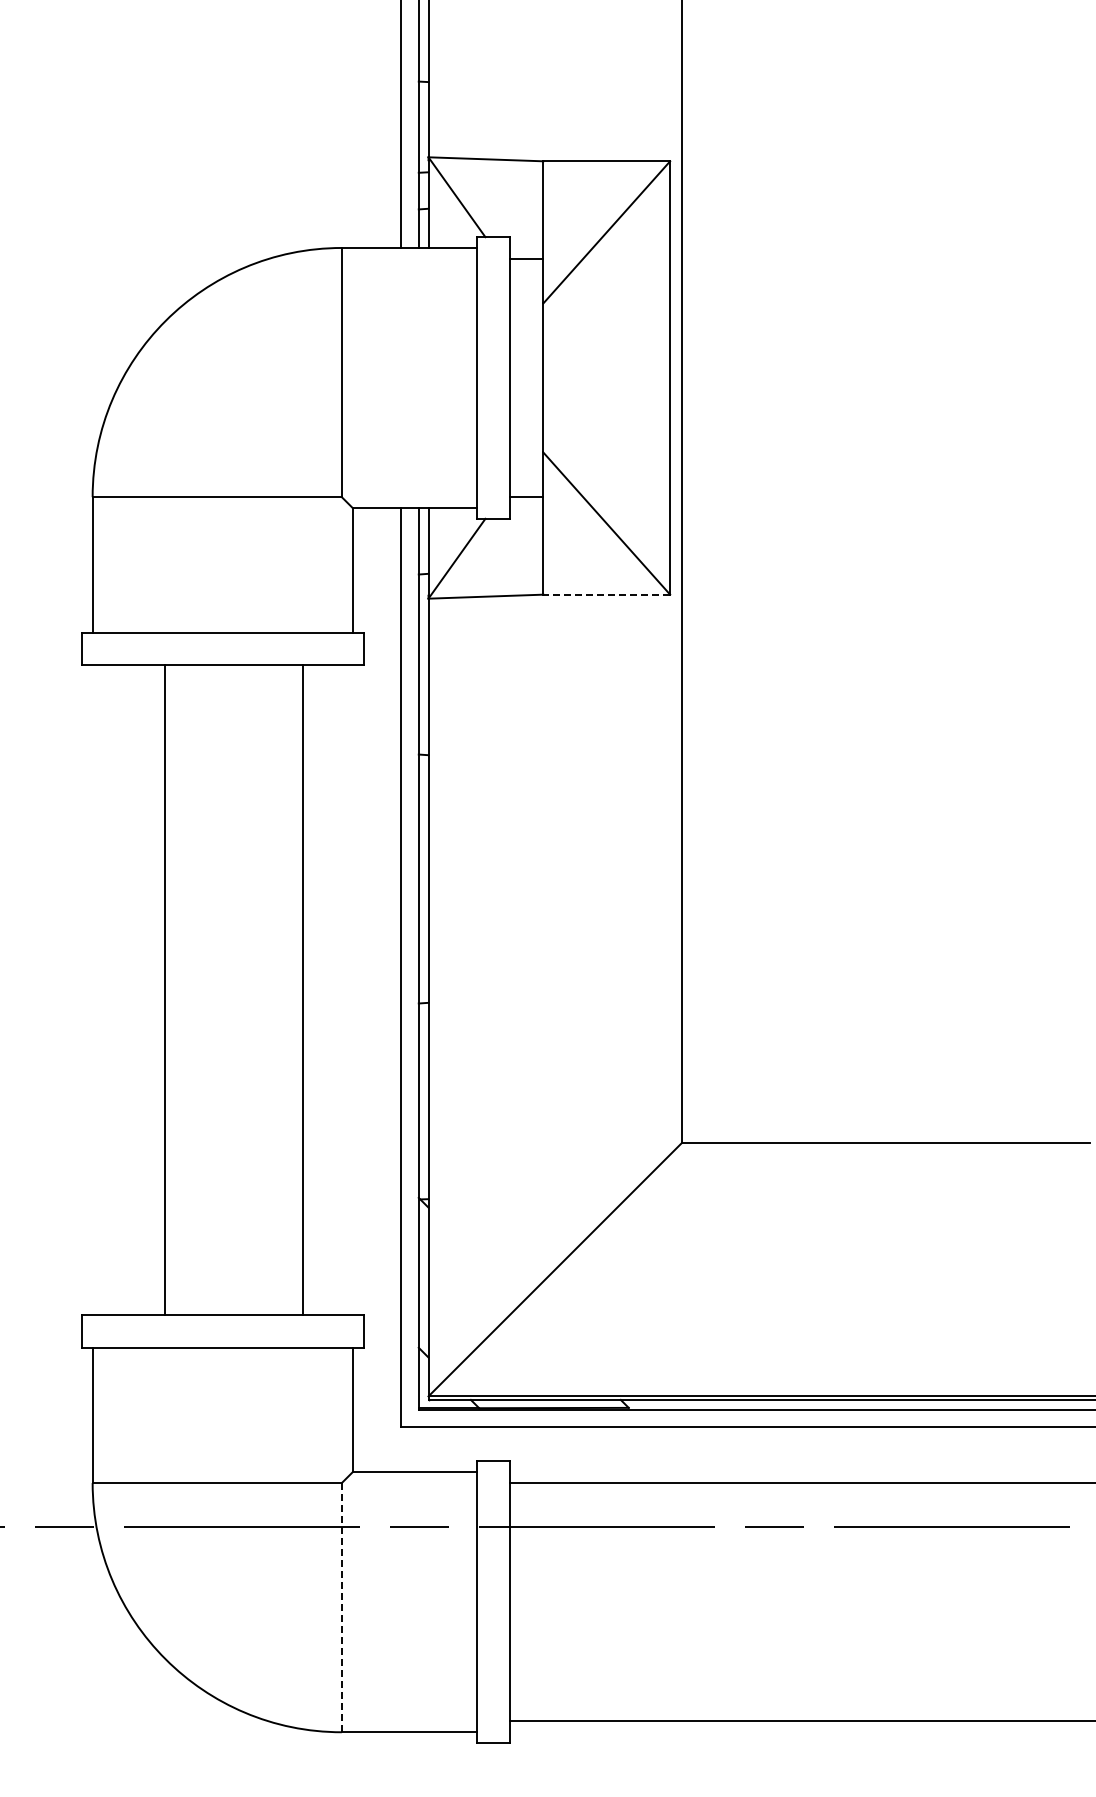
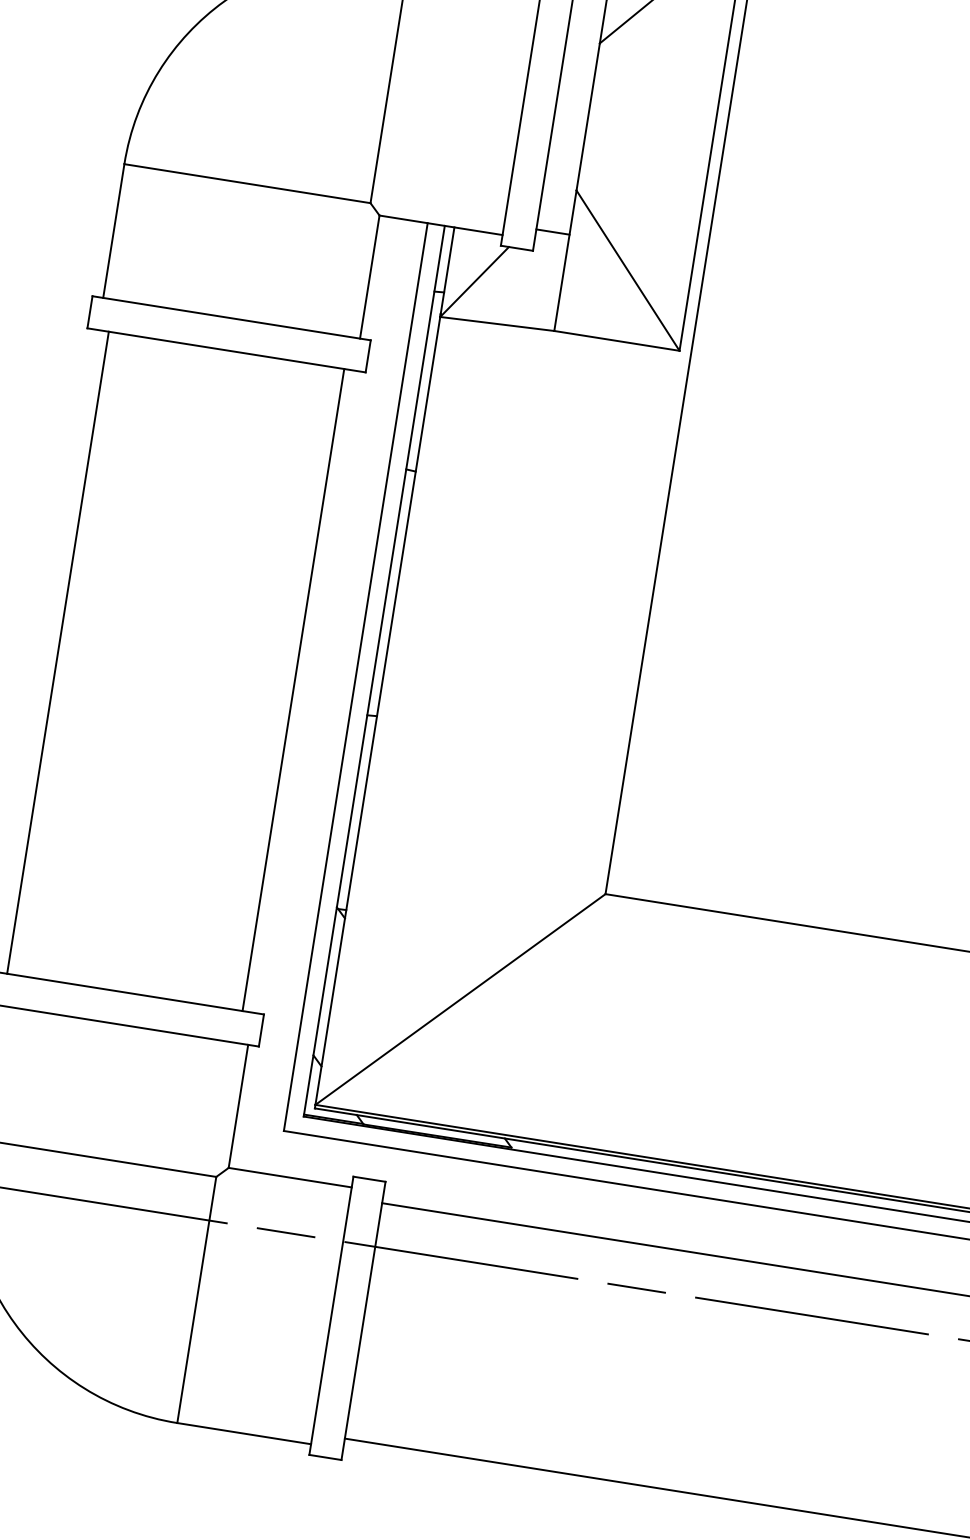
line: (606, 594) -> (616, 340), dashed -> solid
line: (165, 990) -> (57, 653), moved
line: (302, 990) -> (293, 690), moved
line: (341, 1607) -> (196, 1299), dashed -> solid

